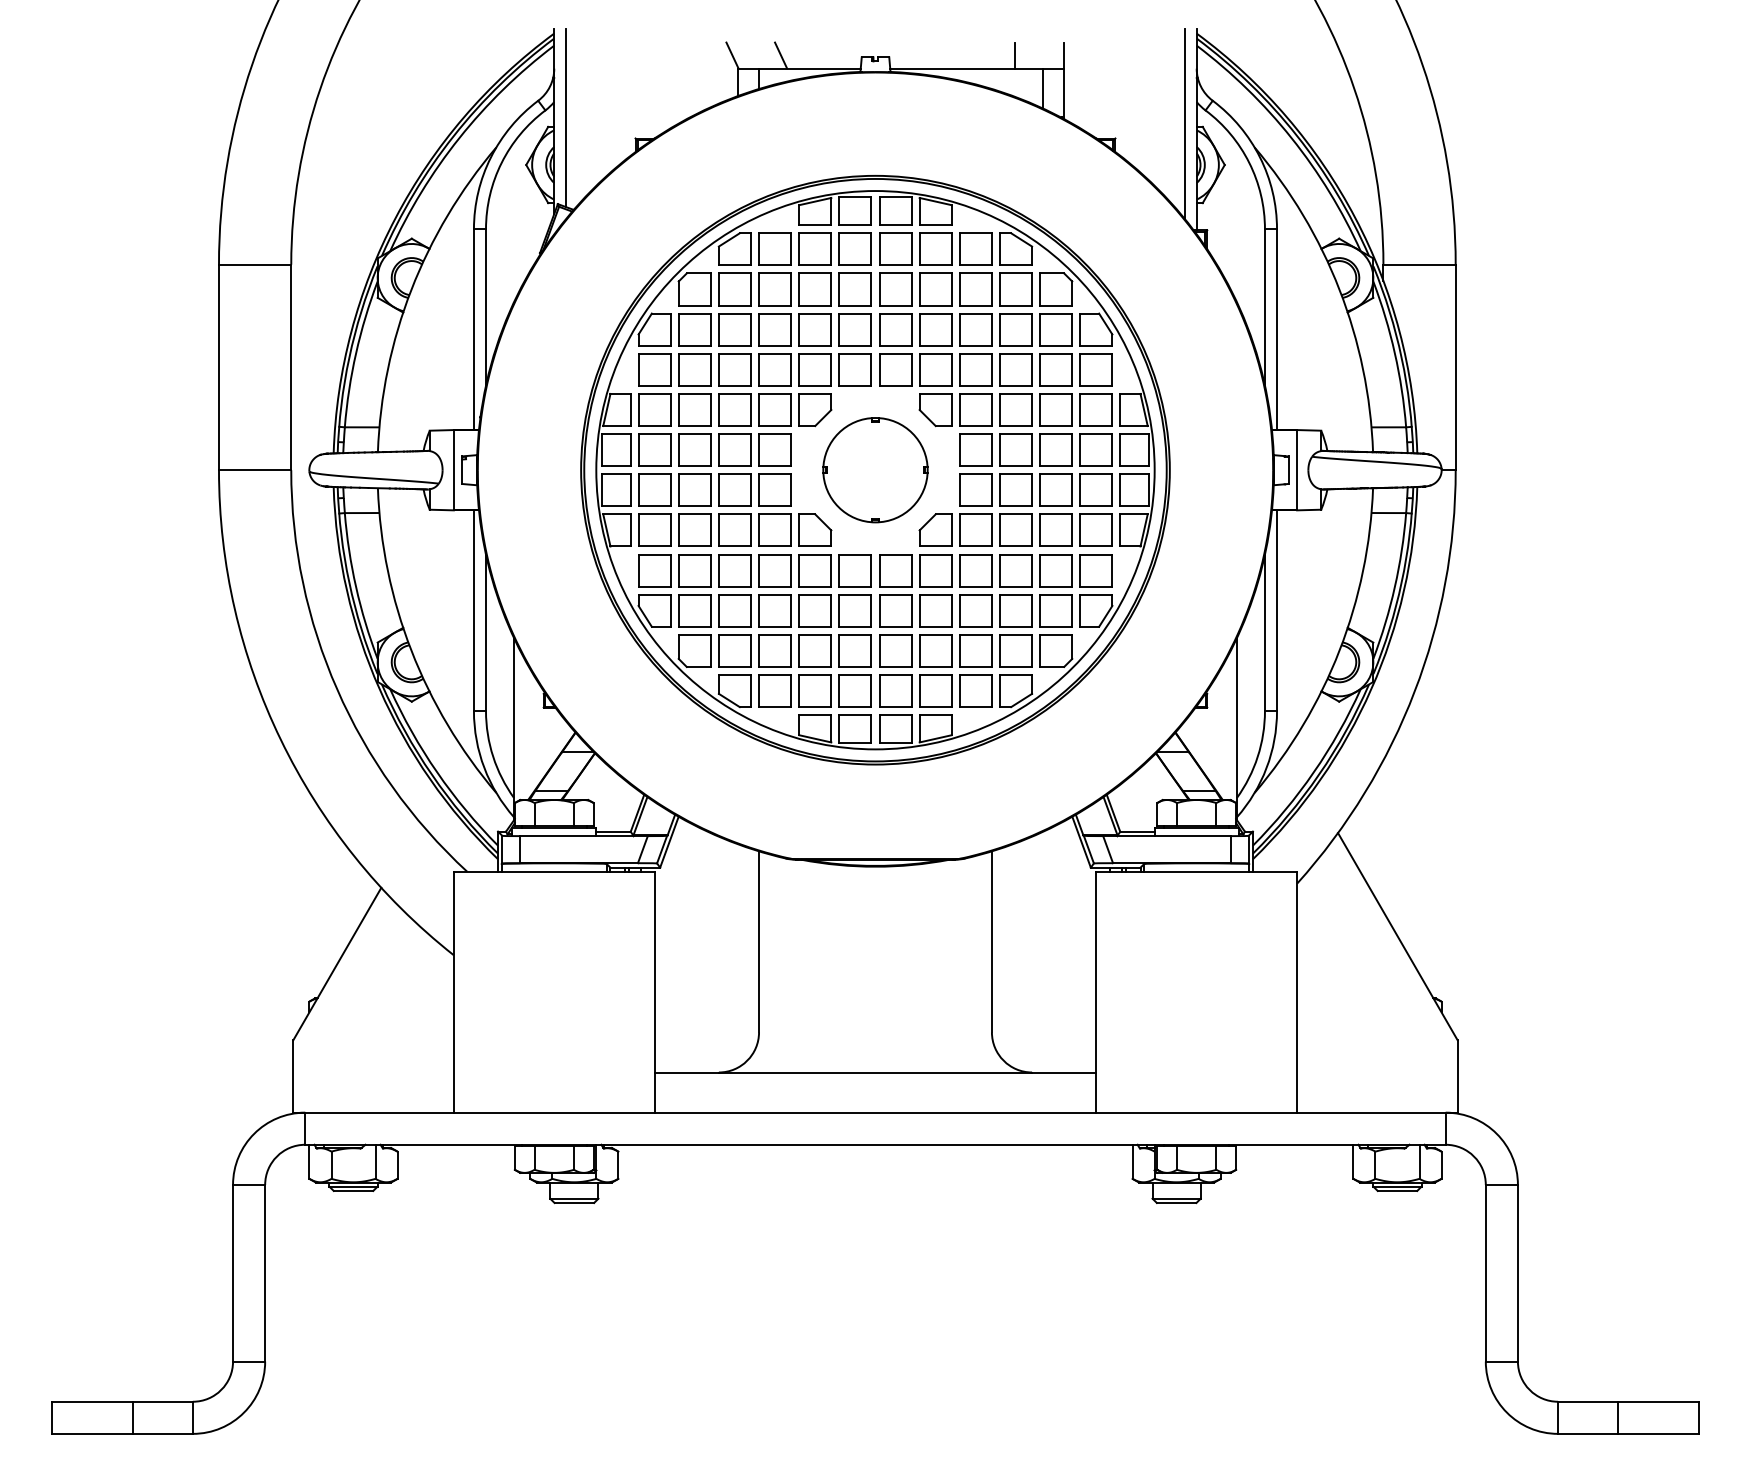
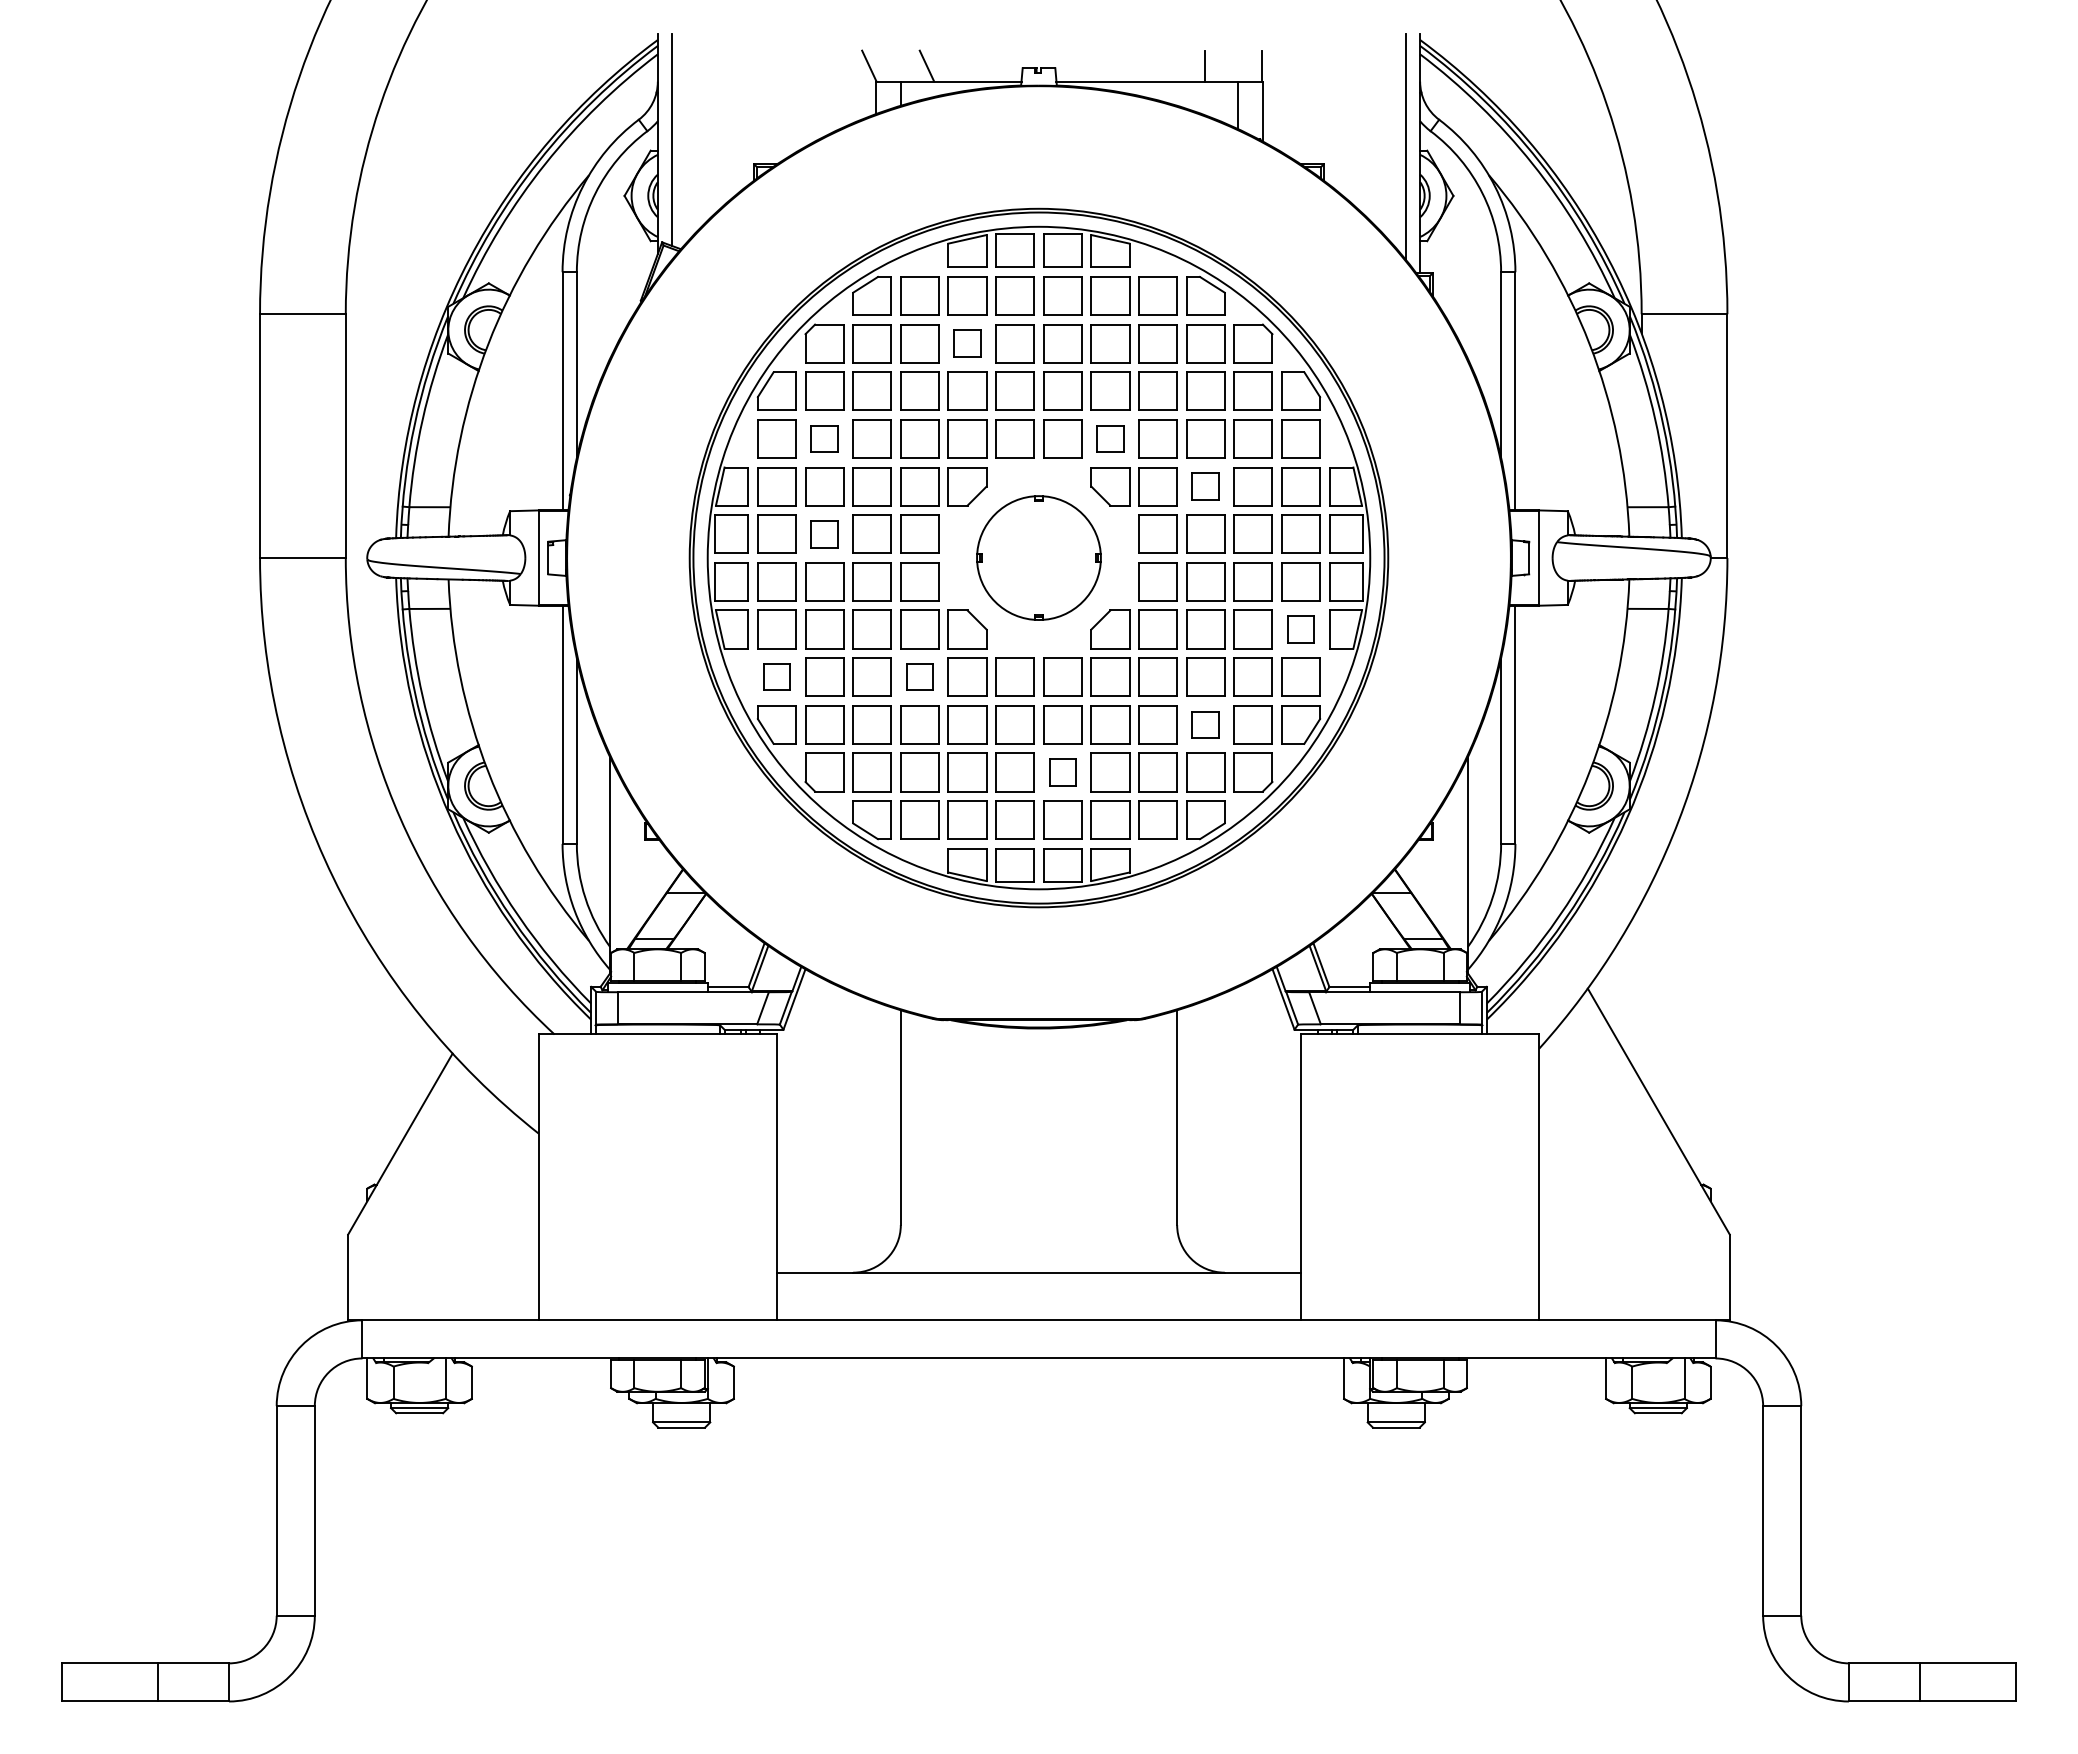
part: (815, 289) -> (967, 343), size x0.7
part: (694, 369) -> (824, 438), size x0.7
part: (935, 369) -> (1110, 438), size x0.7
part: (1015, 409) -> (1205, 486), size x0.7
part: (694, 449) -> (824, 533), size x0.7
part: (1095, 530) -> (1300, 629), size x0.7
part: (654, 570) -> (776, 676), size x0.7
part: (774, 570) -> (919, 676), size x0.7
part: (1015, 610) -> (1205, 724), size x0.7
part: (895, 650) -> (1062, 772), size x0.7

